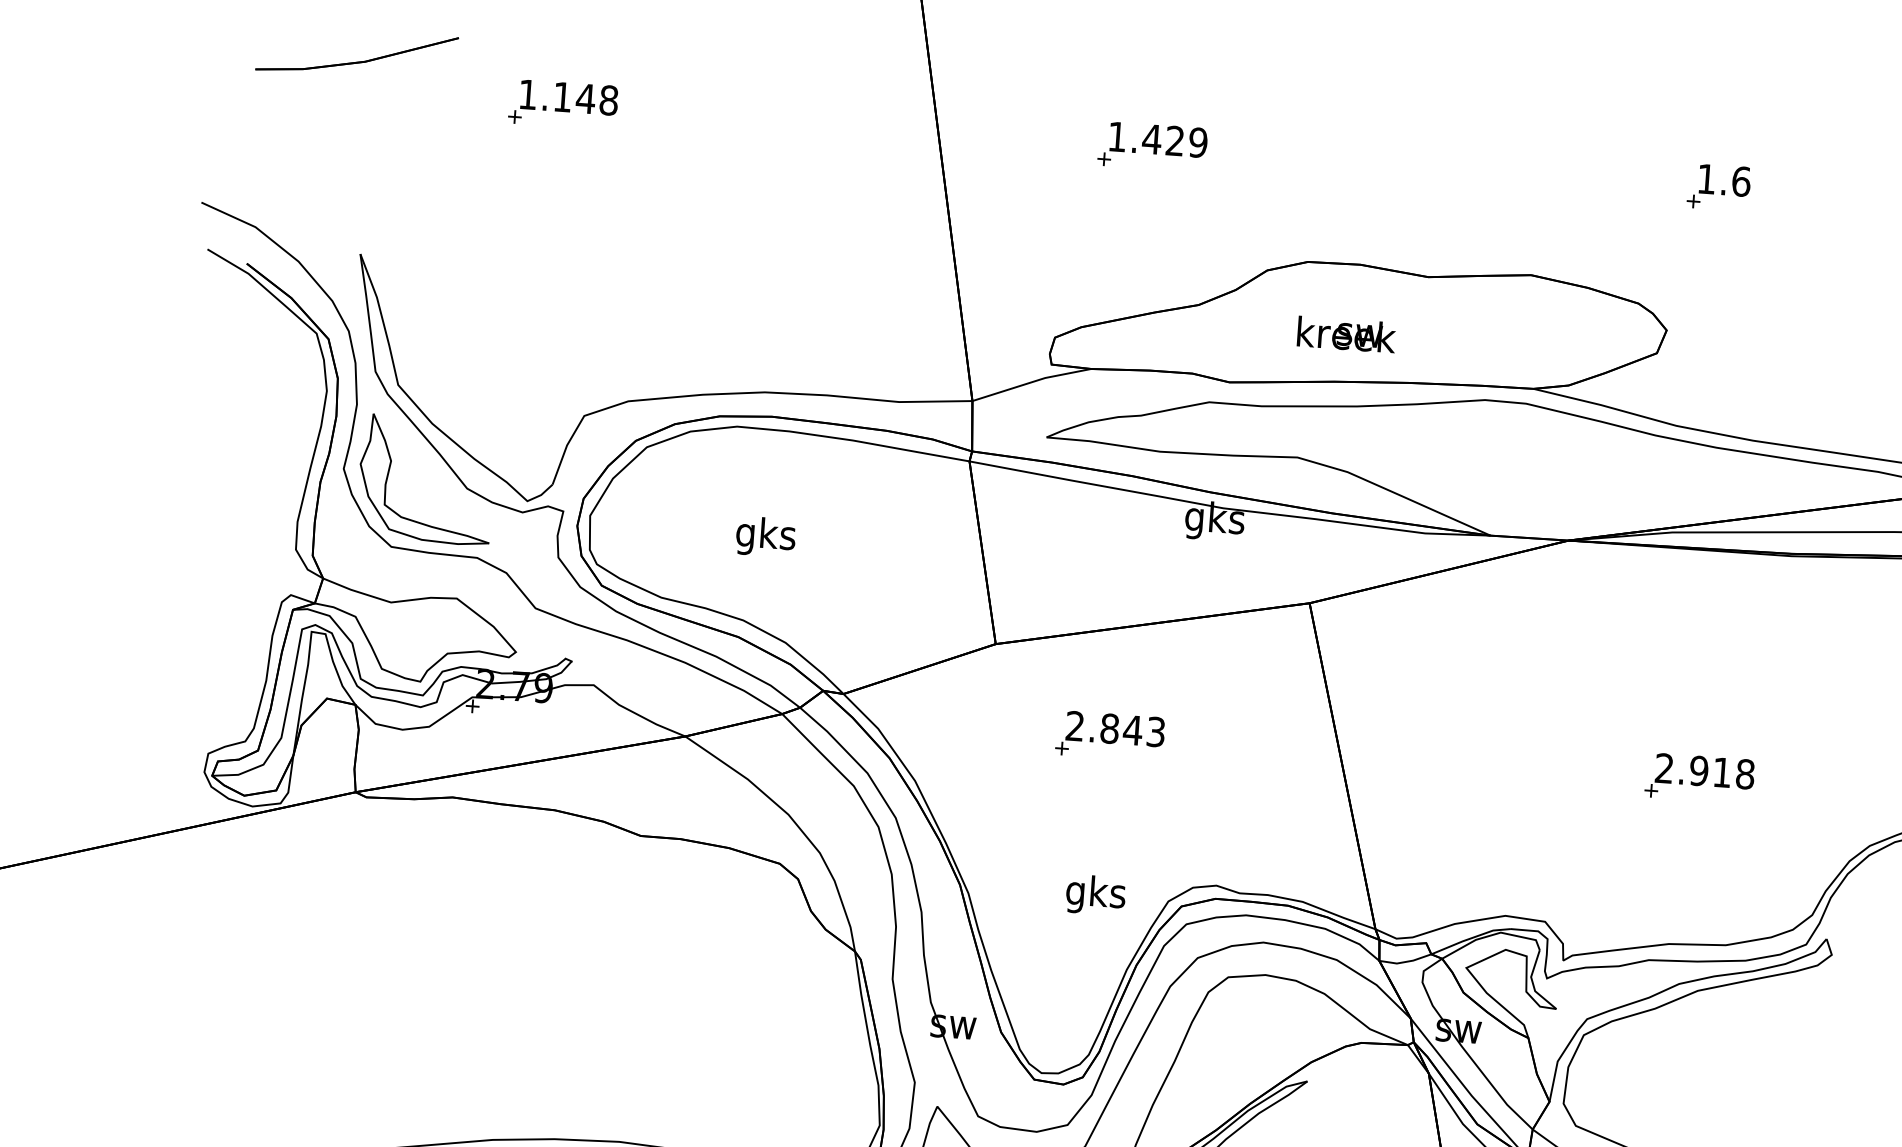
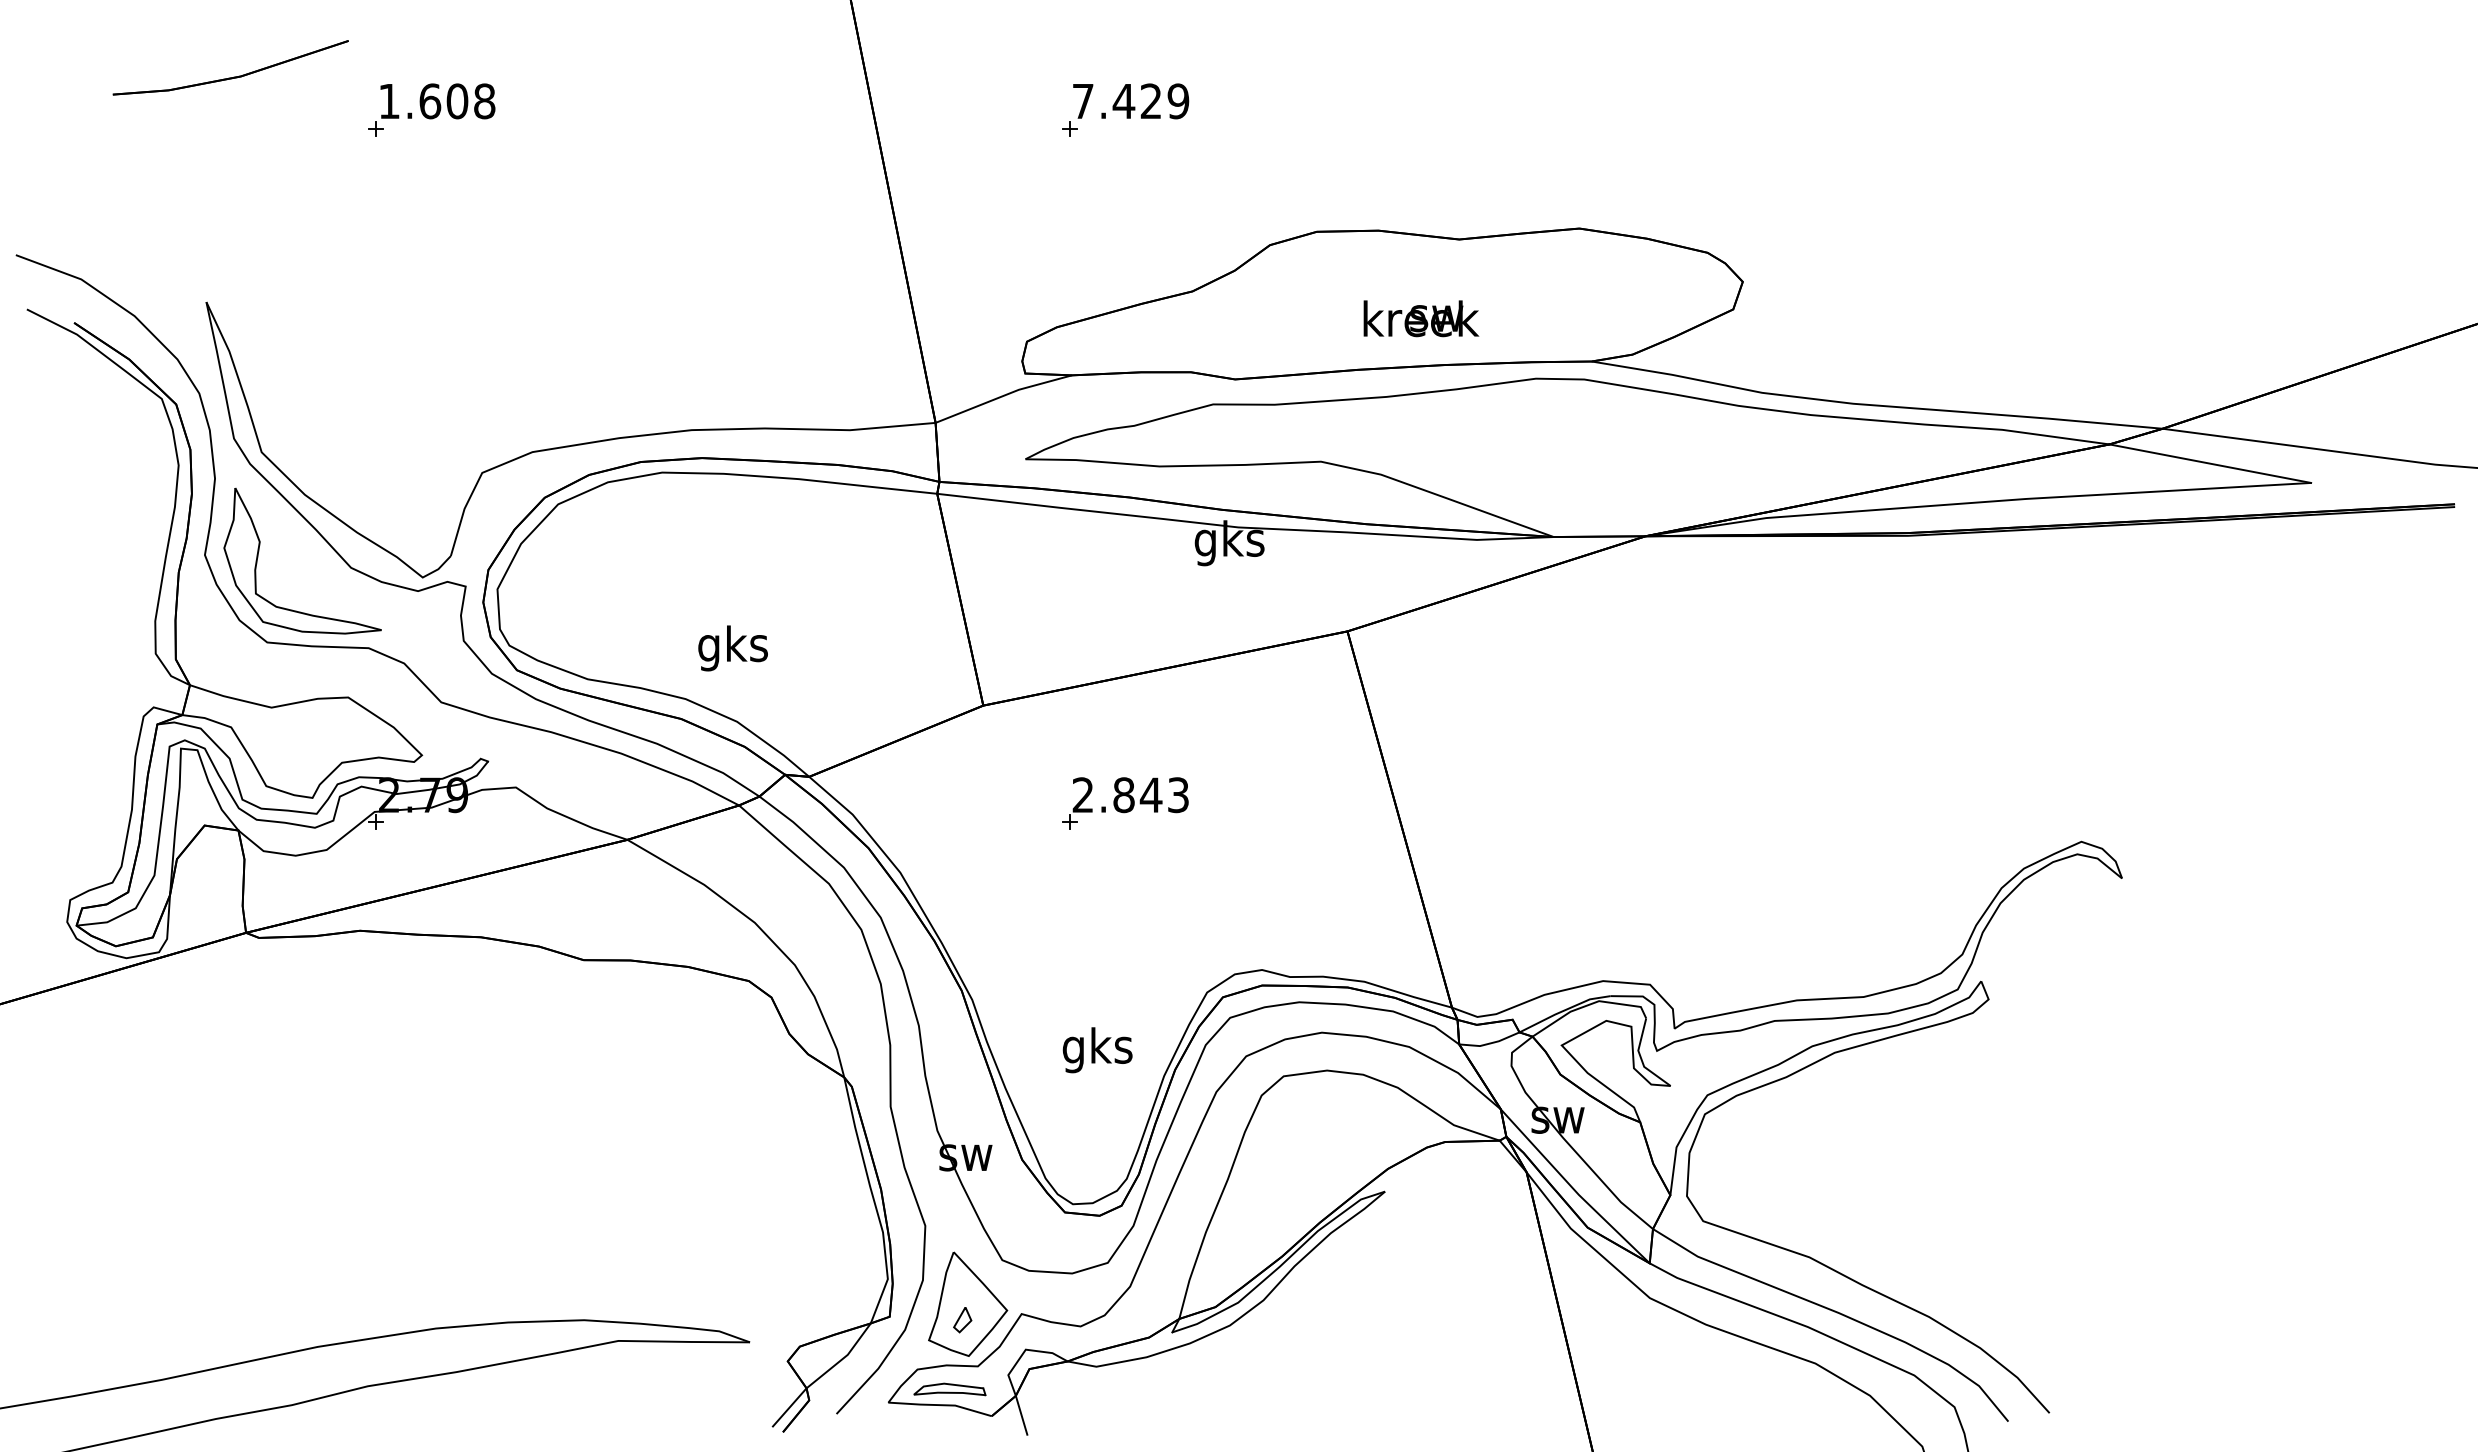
part: (358, 61) -> (233, 76), moved
text: (574, 98) -> (443, 101), 1.148 -> 1.608
text: (1117, 137) -> (1083, 101), 1.429 -> 7.429
part: (1719, 187) -> (1792, 109), removed
text: (1346, 334) -> (1421, 318), moved
text: (765, 536) -> (732, 648), moved
part: (1700, 778) -> (1819, 803), removed
text: (1095, 895) -> (1097, 1050), moved

